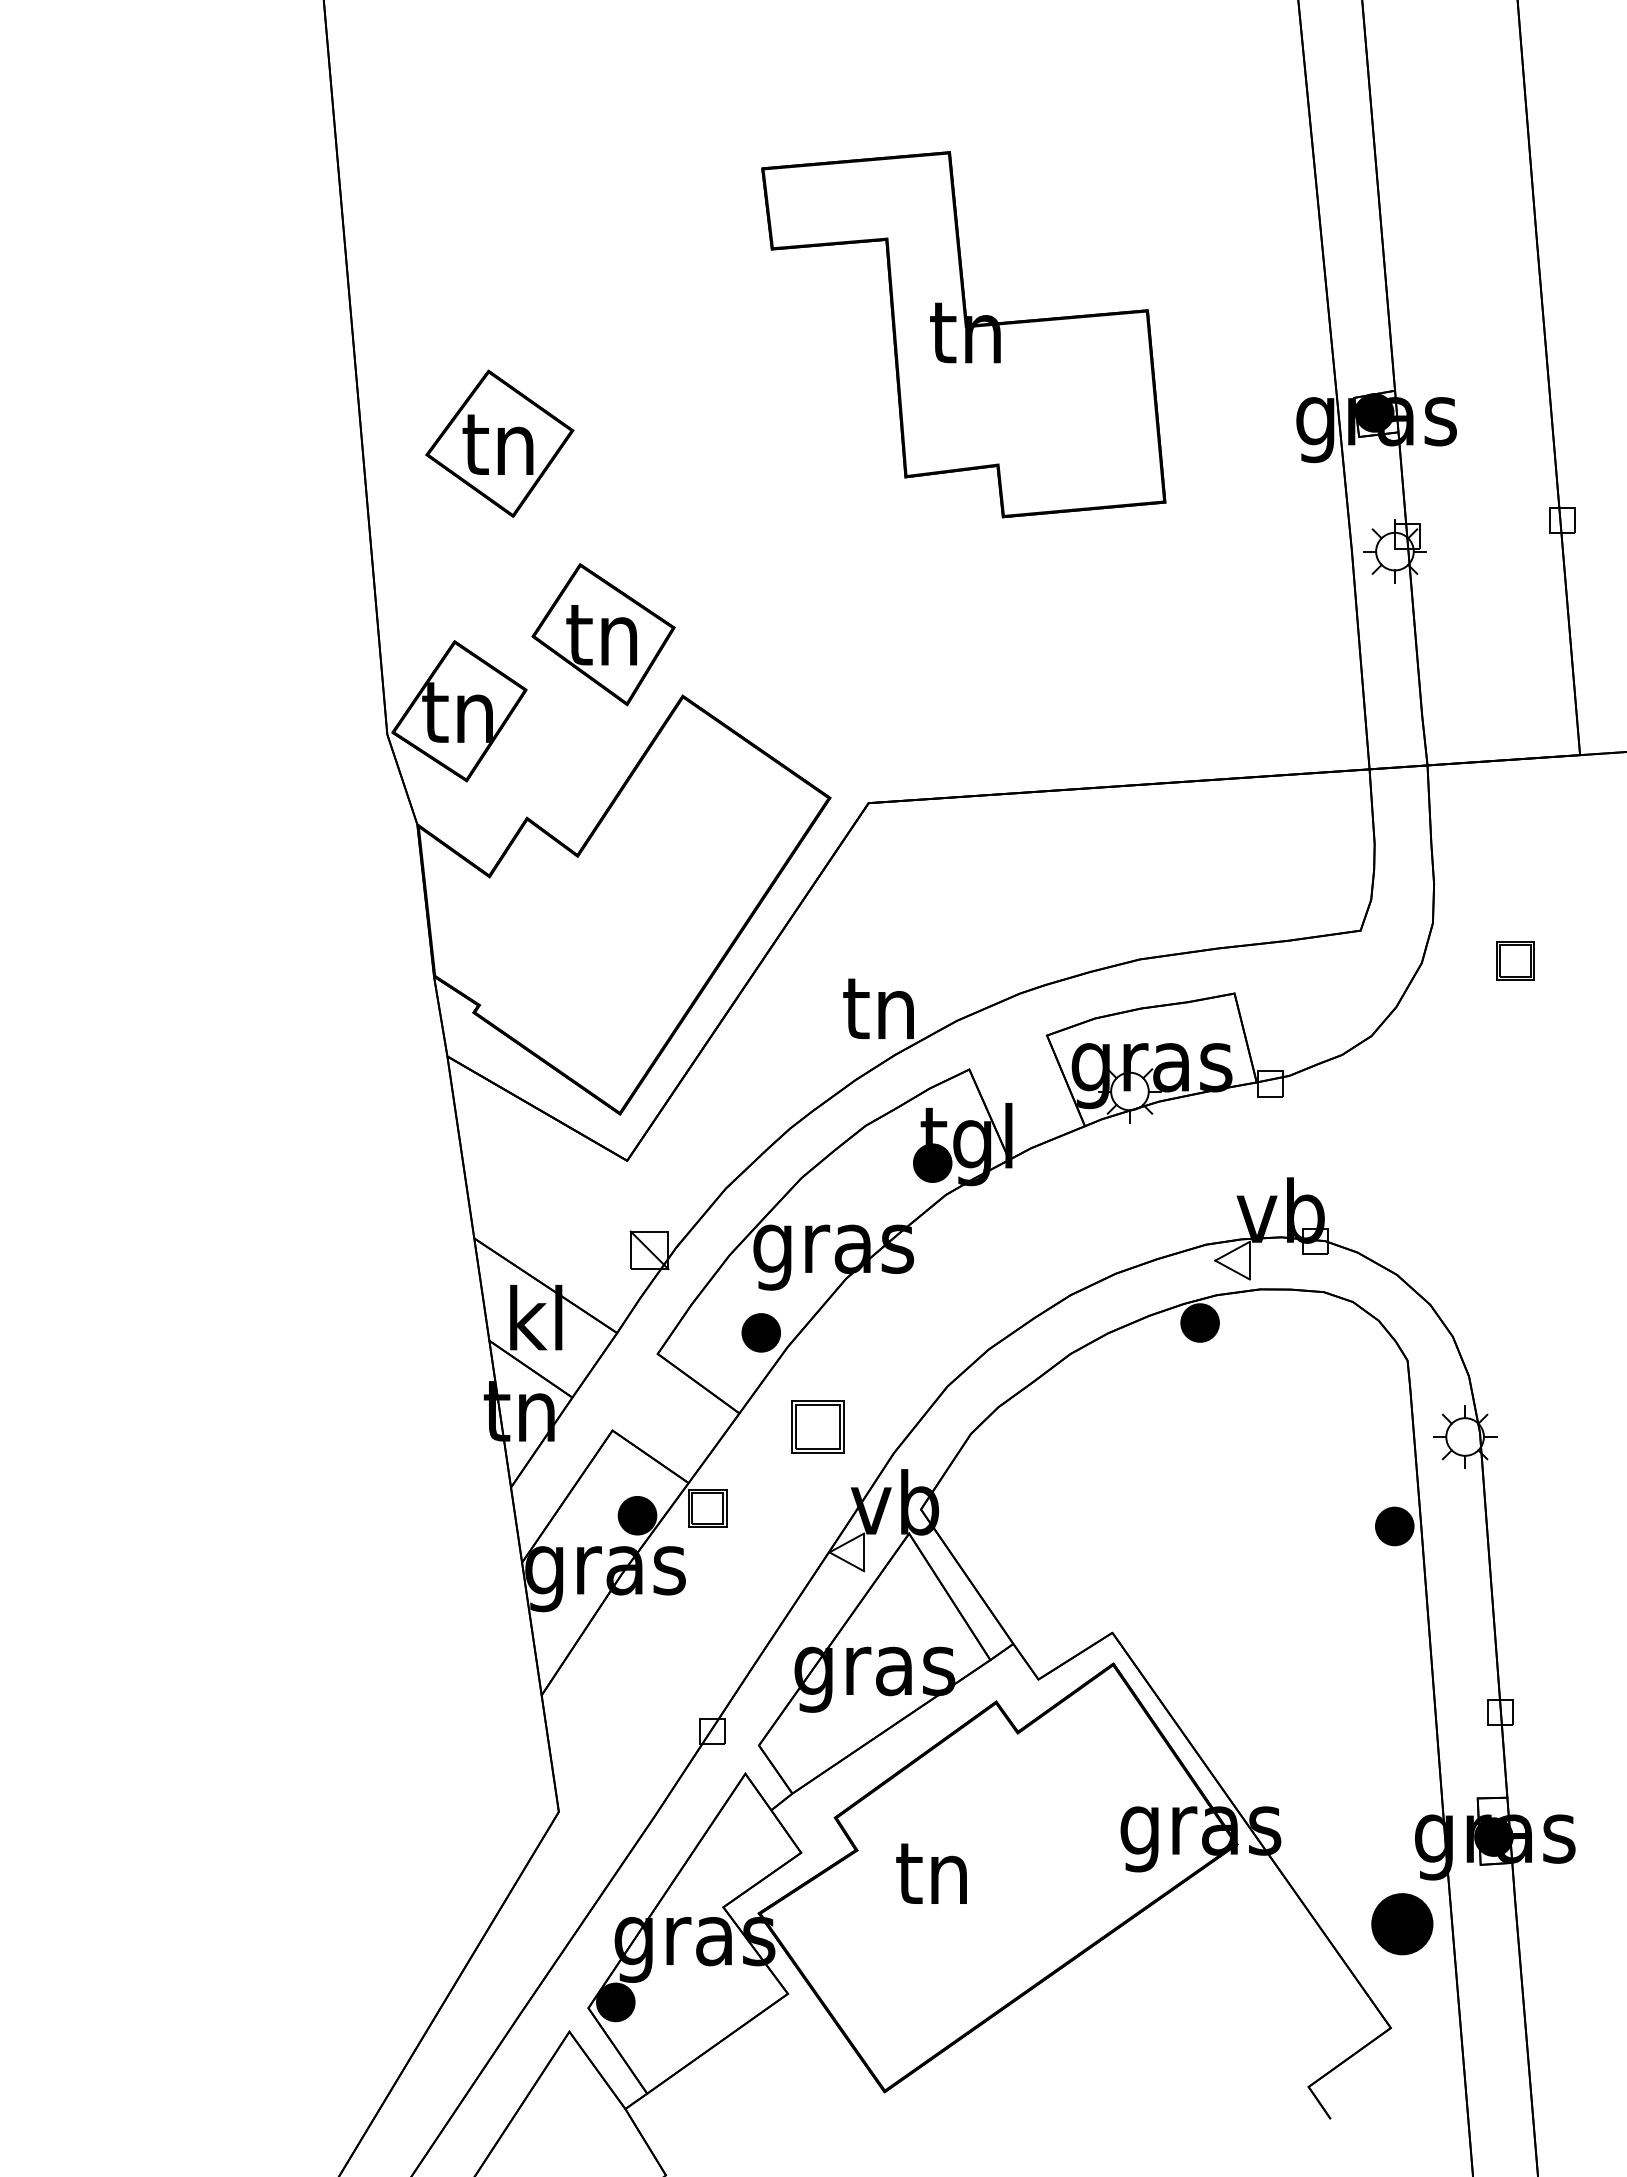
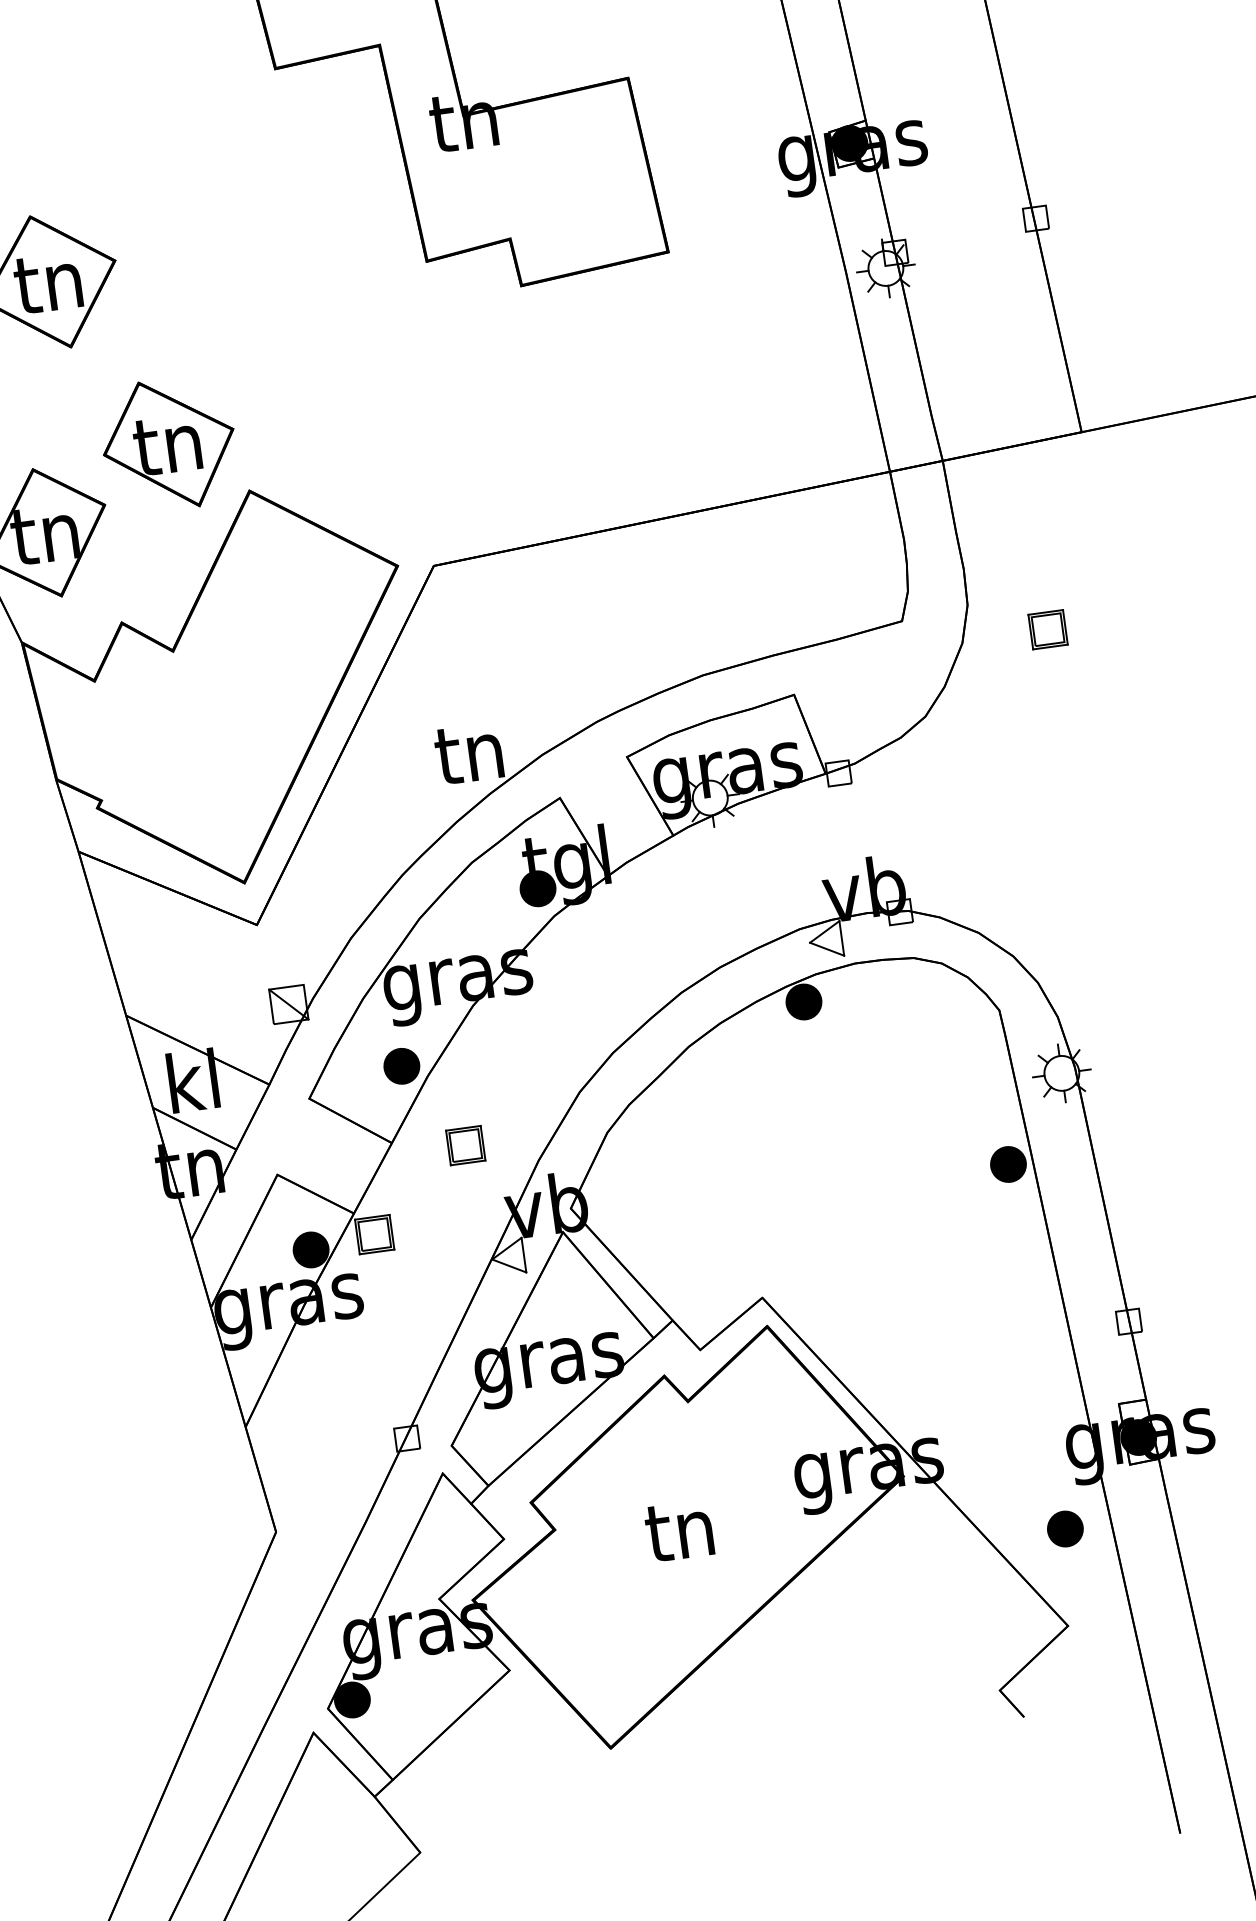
part: (817, 1426) -> (465, 1145), size x0.71
text: (931, 1873) -> (679, 1530), moved
part: (1401, 1923) -> (1064, 1528), size x0.62

